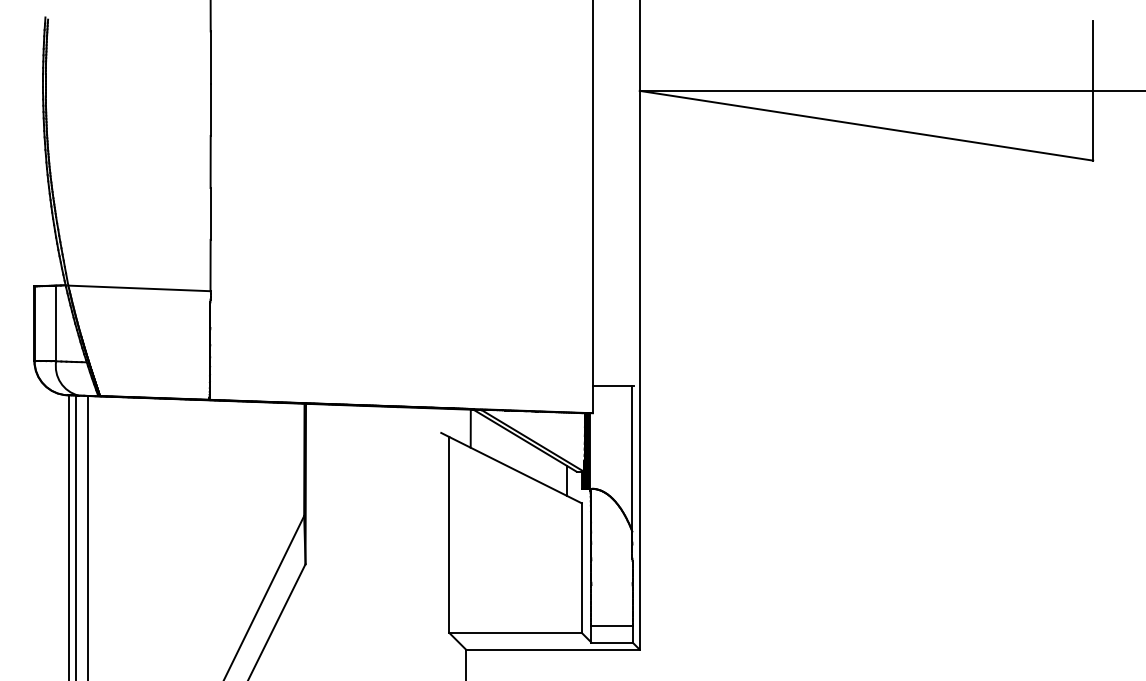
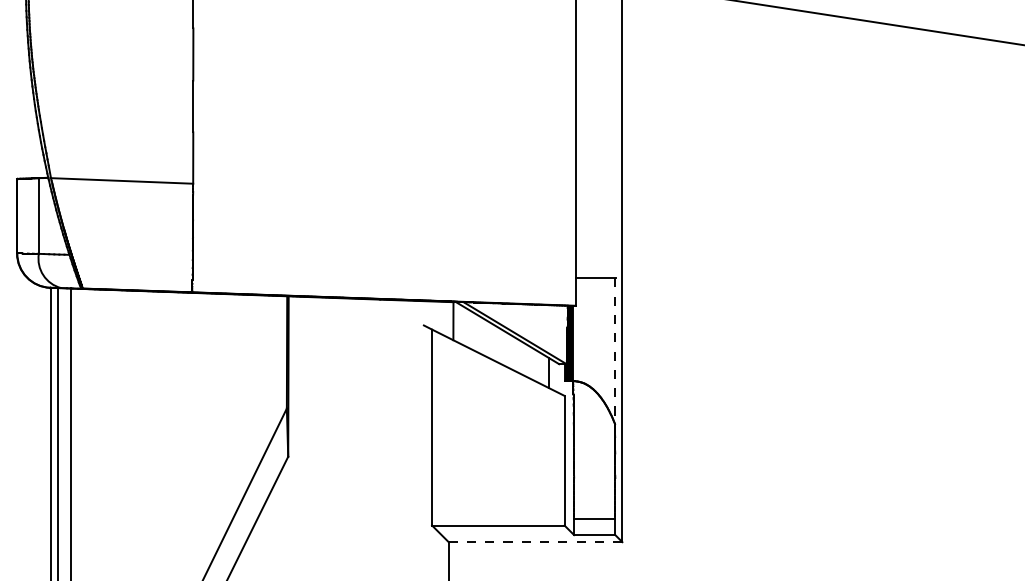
line: (632, 458) -> (615, 351), solid -> dashed
line: (552, 649) -> (535, 542), solid -> dashed

